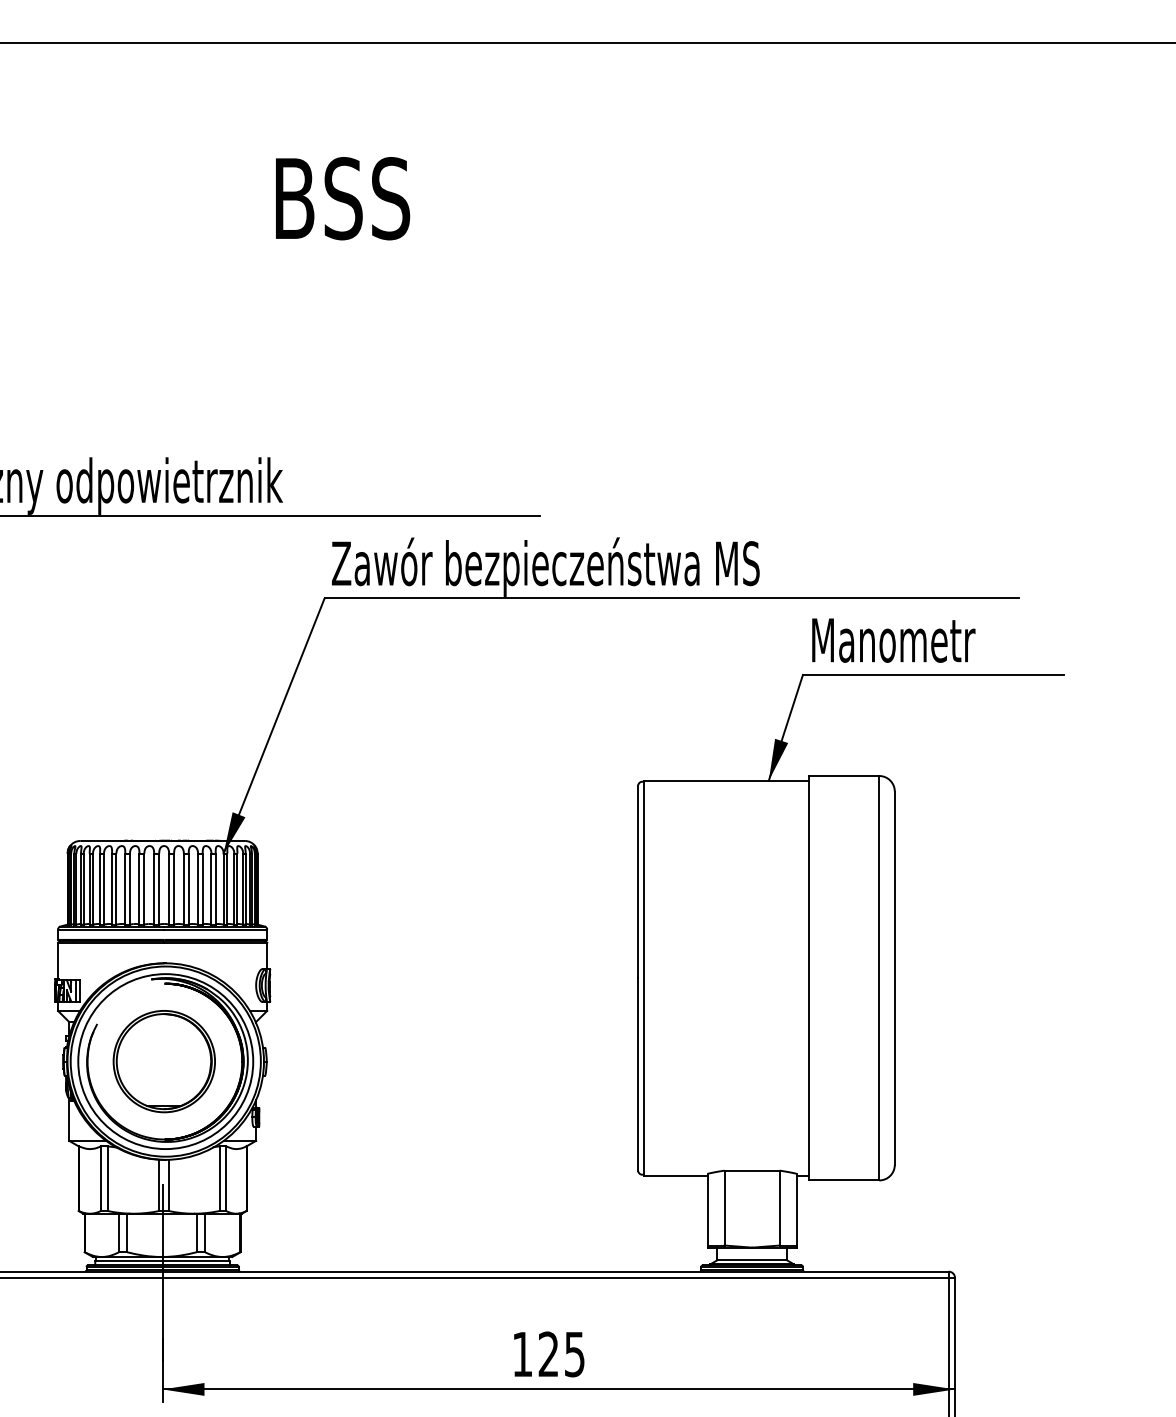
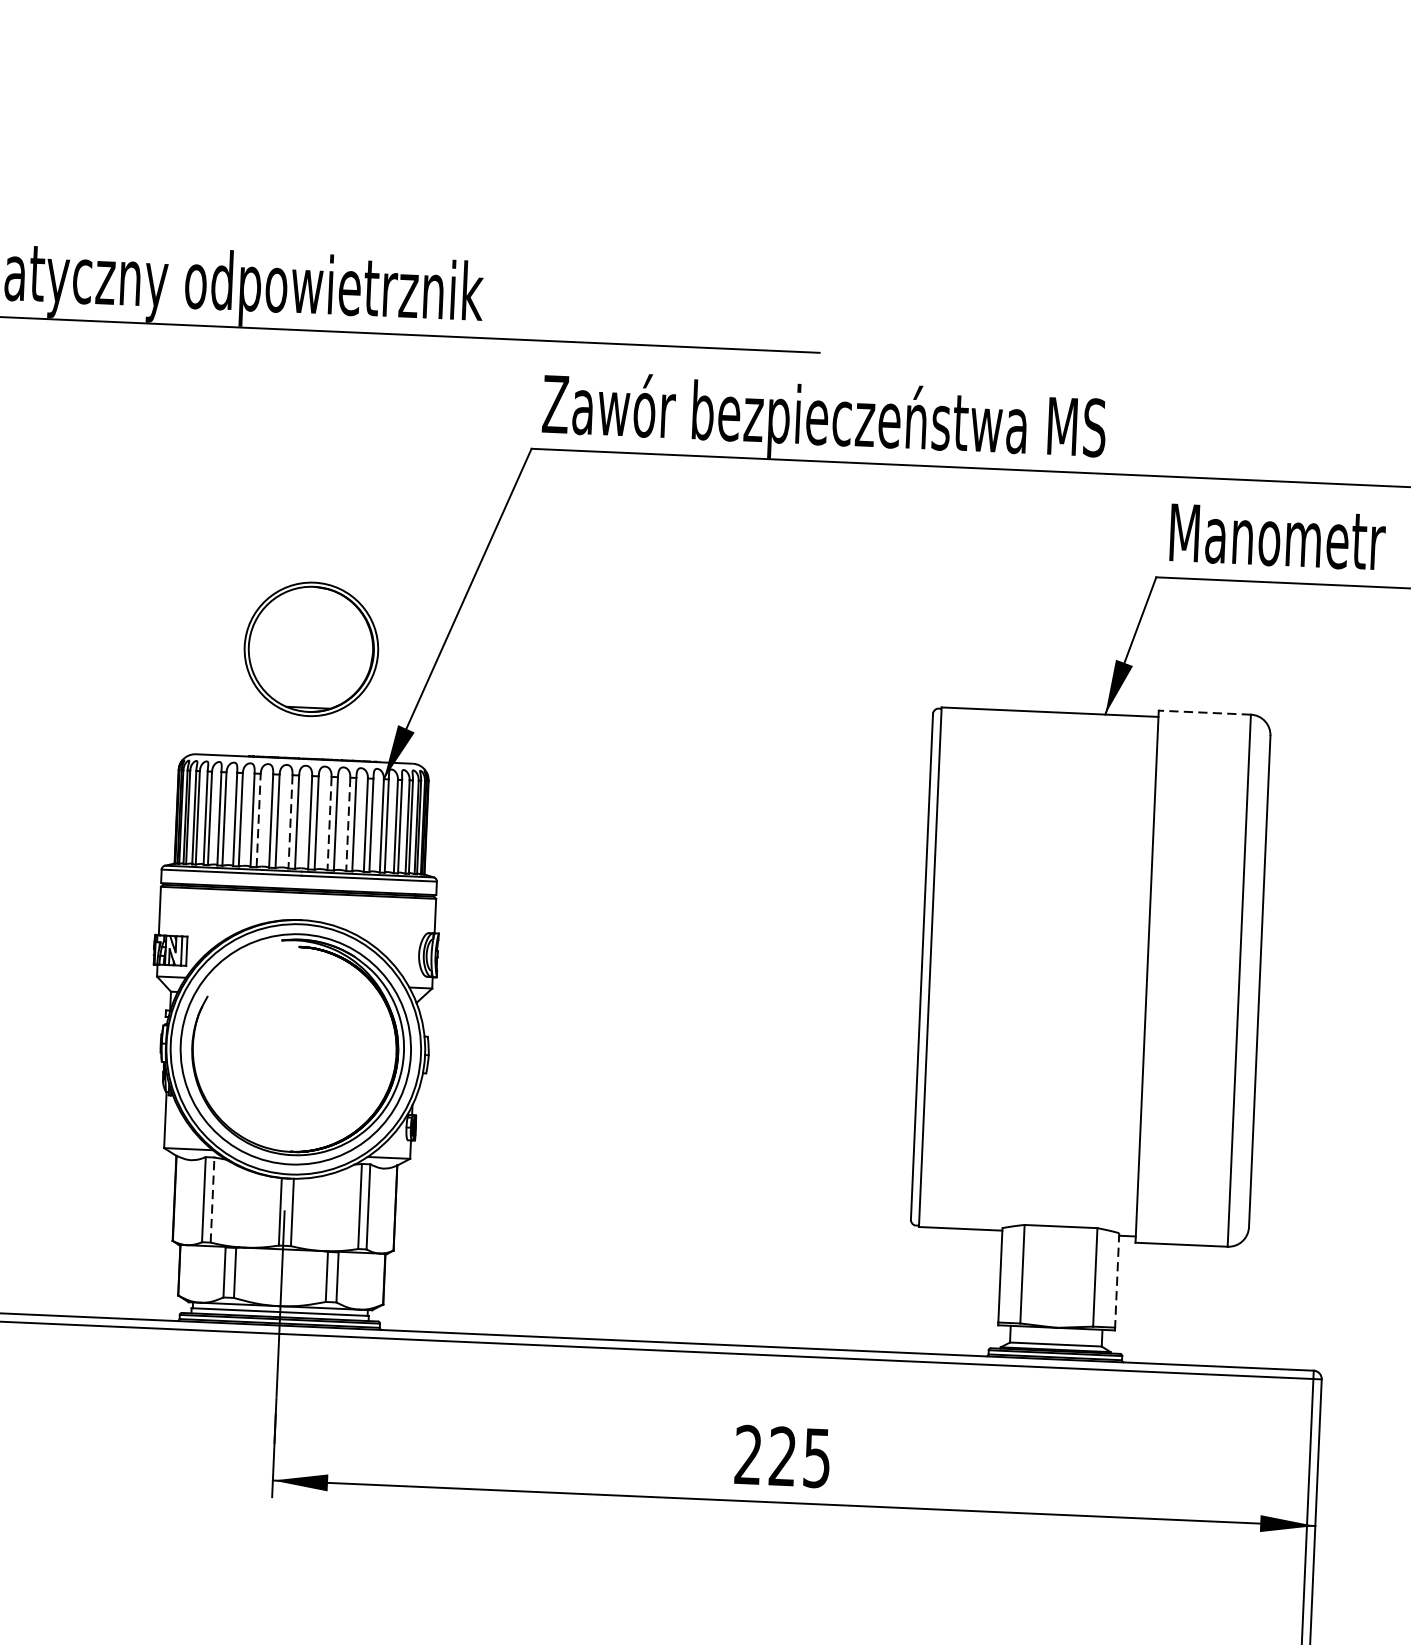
line: (843, 776) -> (1203, 713), solid -> dashed
line: (129, 888) -> (258, 819), solid -> dashed
line: (154, 889) -> (290, 822), solid -> dashed
line: (183, 889) -> (329, 824), solid -> dashed
line: (198, 889) -> (348, 824), solid -> dashed
part: (163, 1061) -> (310, 649), moved
line: (107, 1178) -> (212, 1199), solid -> dashed
line: (796, 1209) -> (1117, 1280), solid -> dashed
text: (521, 1353) -> (747, 1453), 125 -> 225

